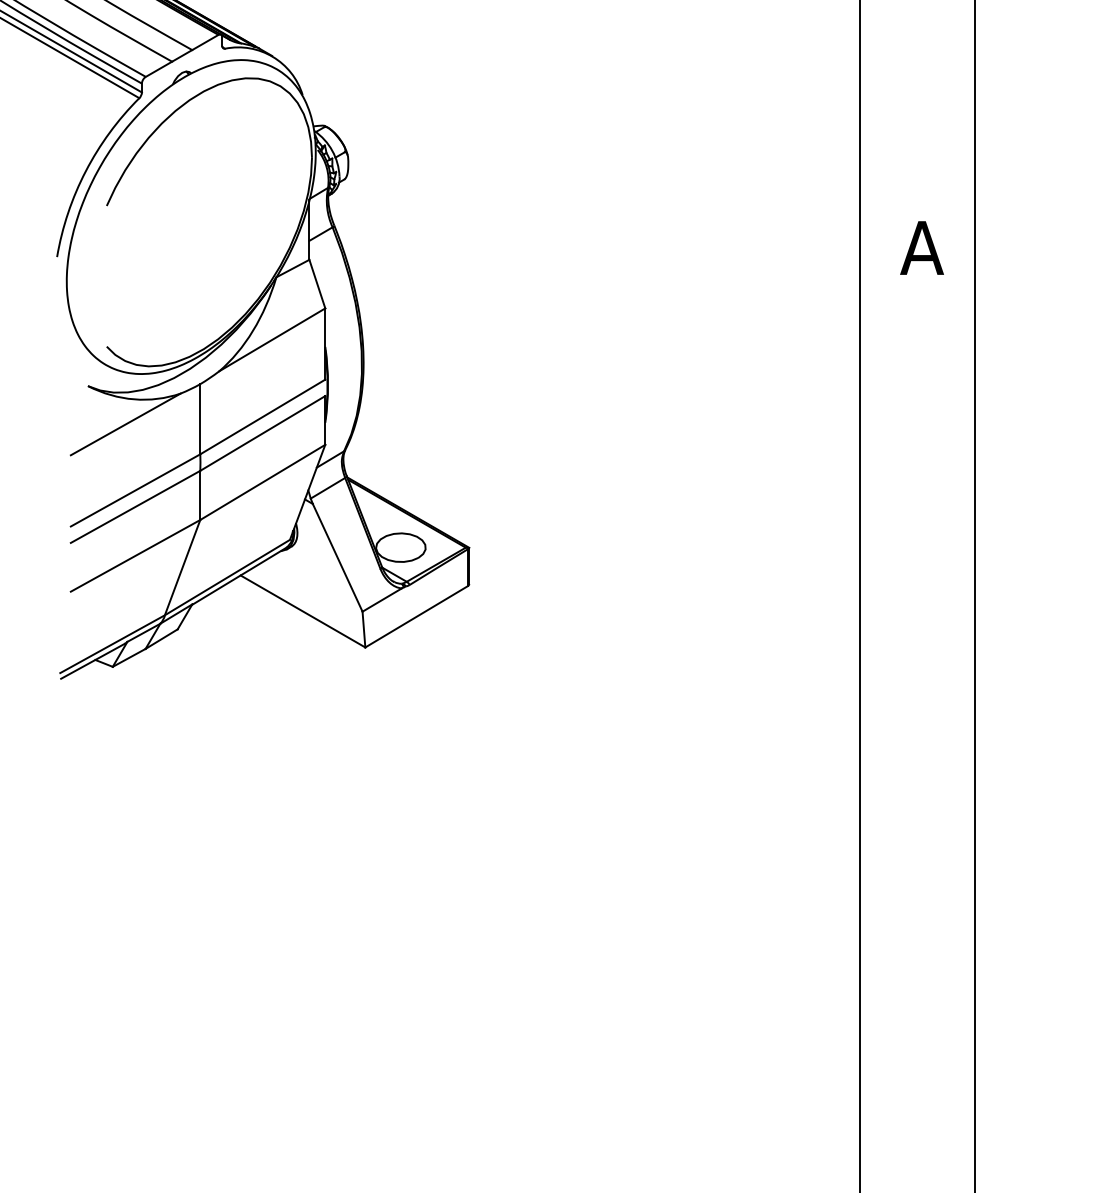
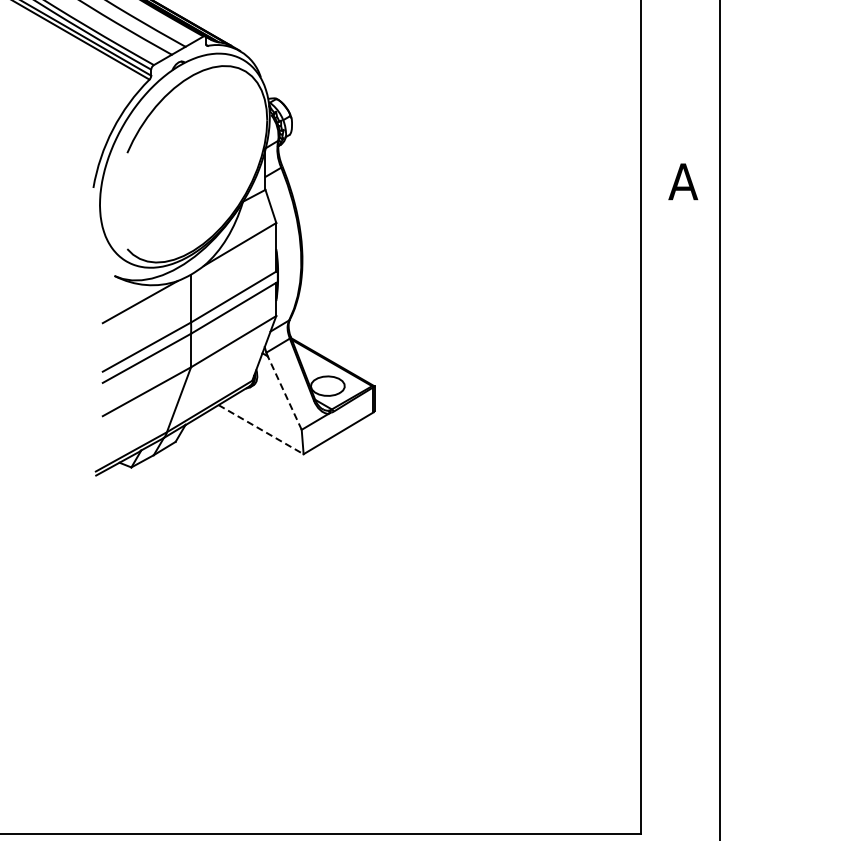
line: (337, 556) -> (284, 392), solid -> dashed
line: (303, 611) -> (261, 429), solid -> dashed

